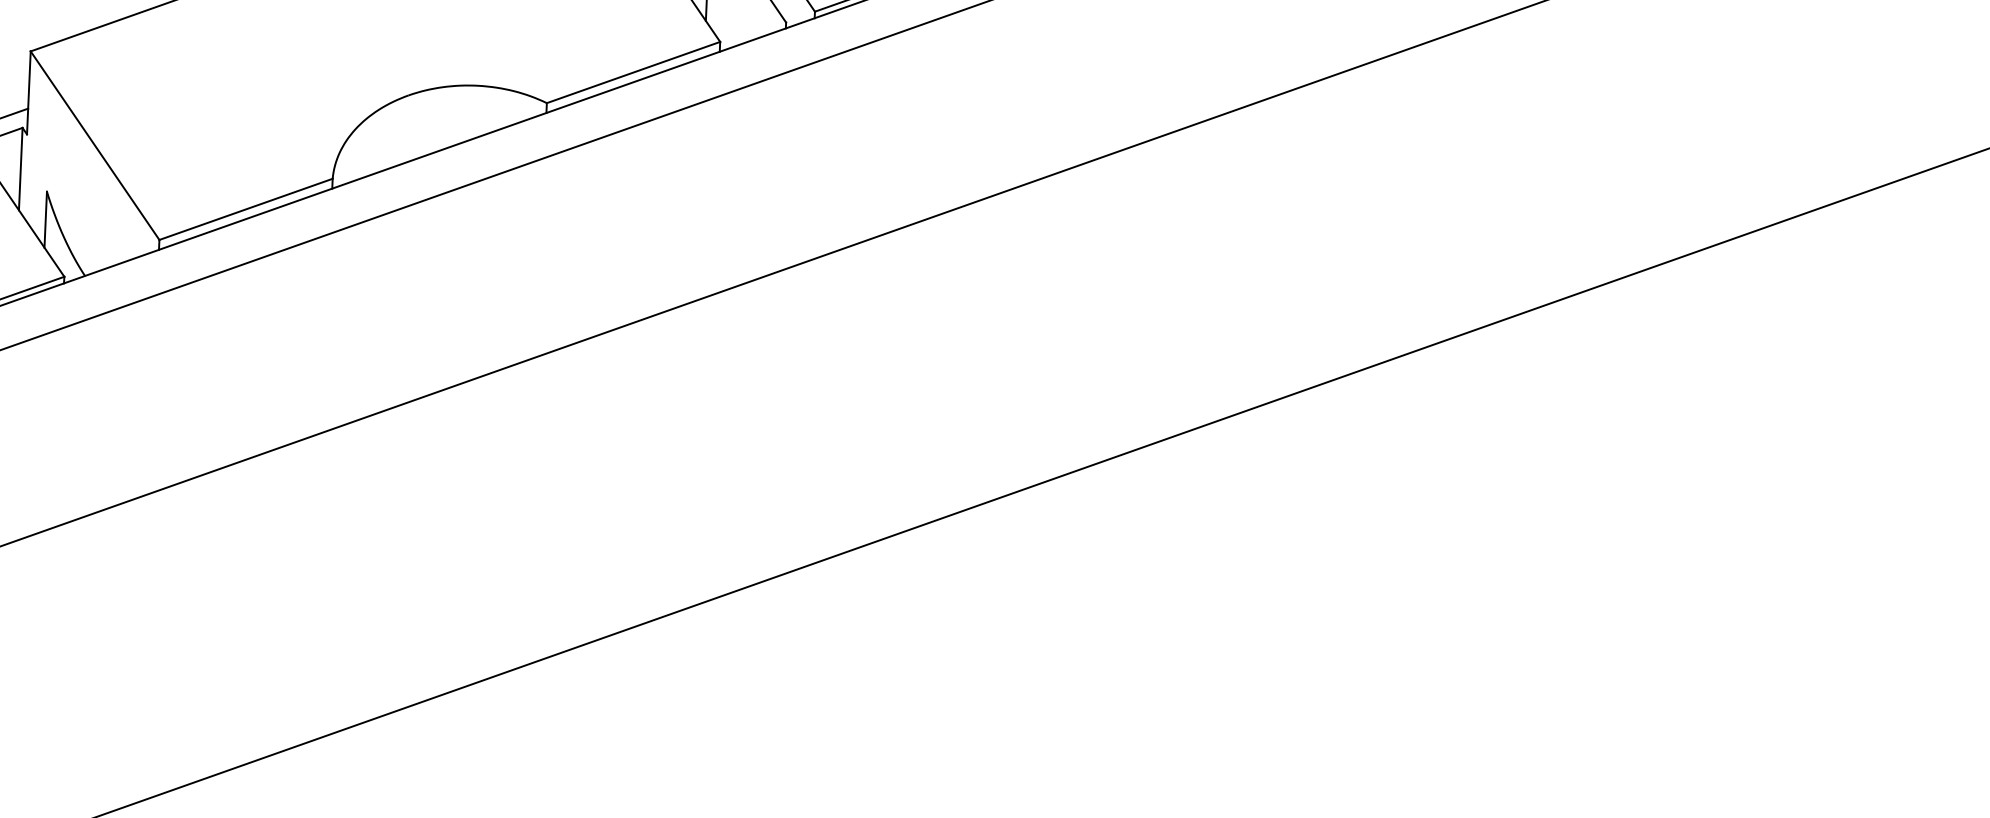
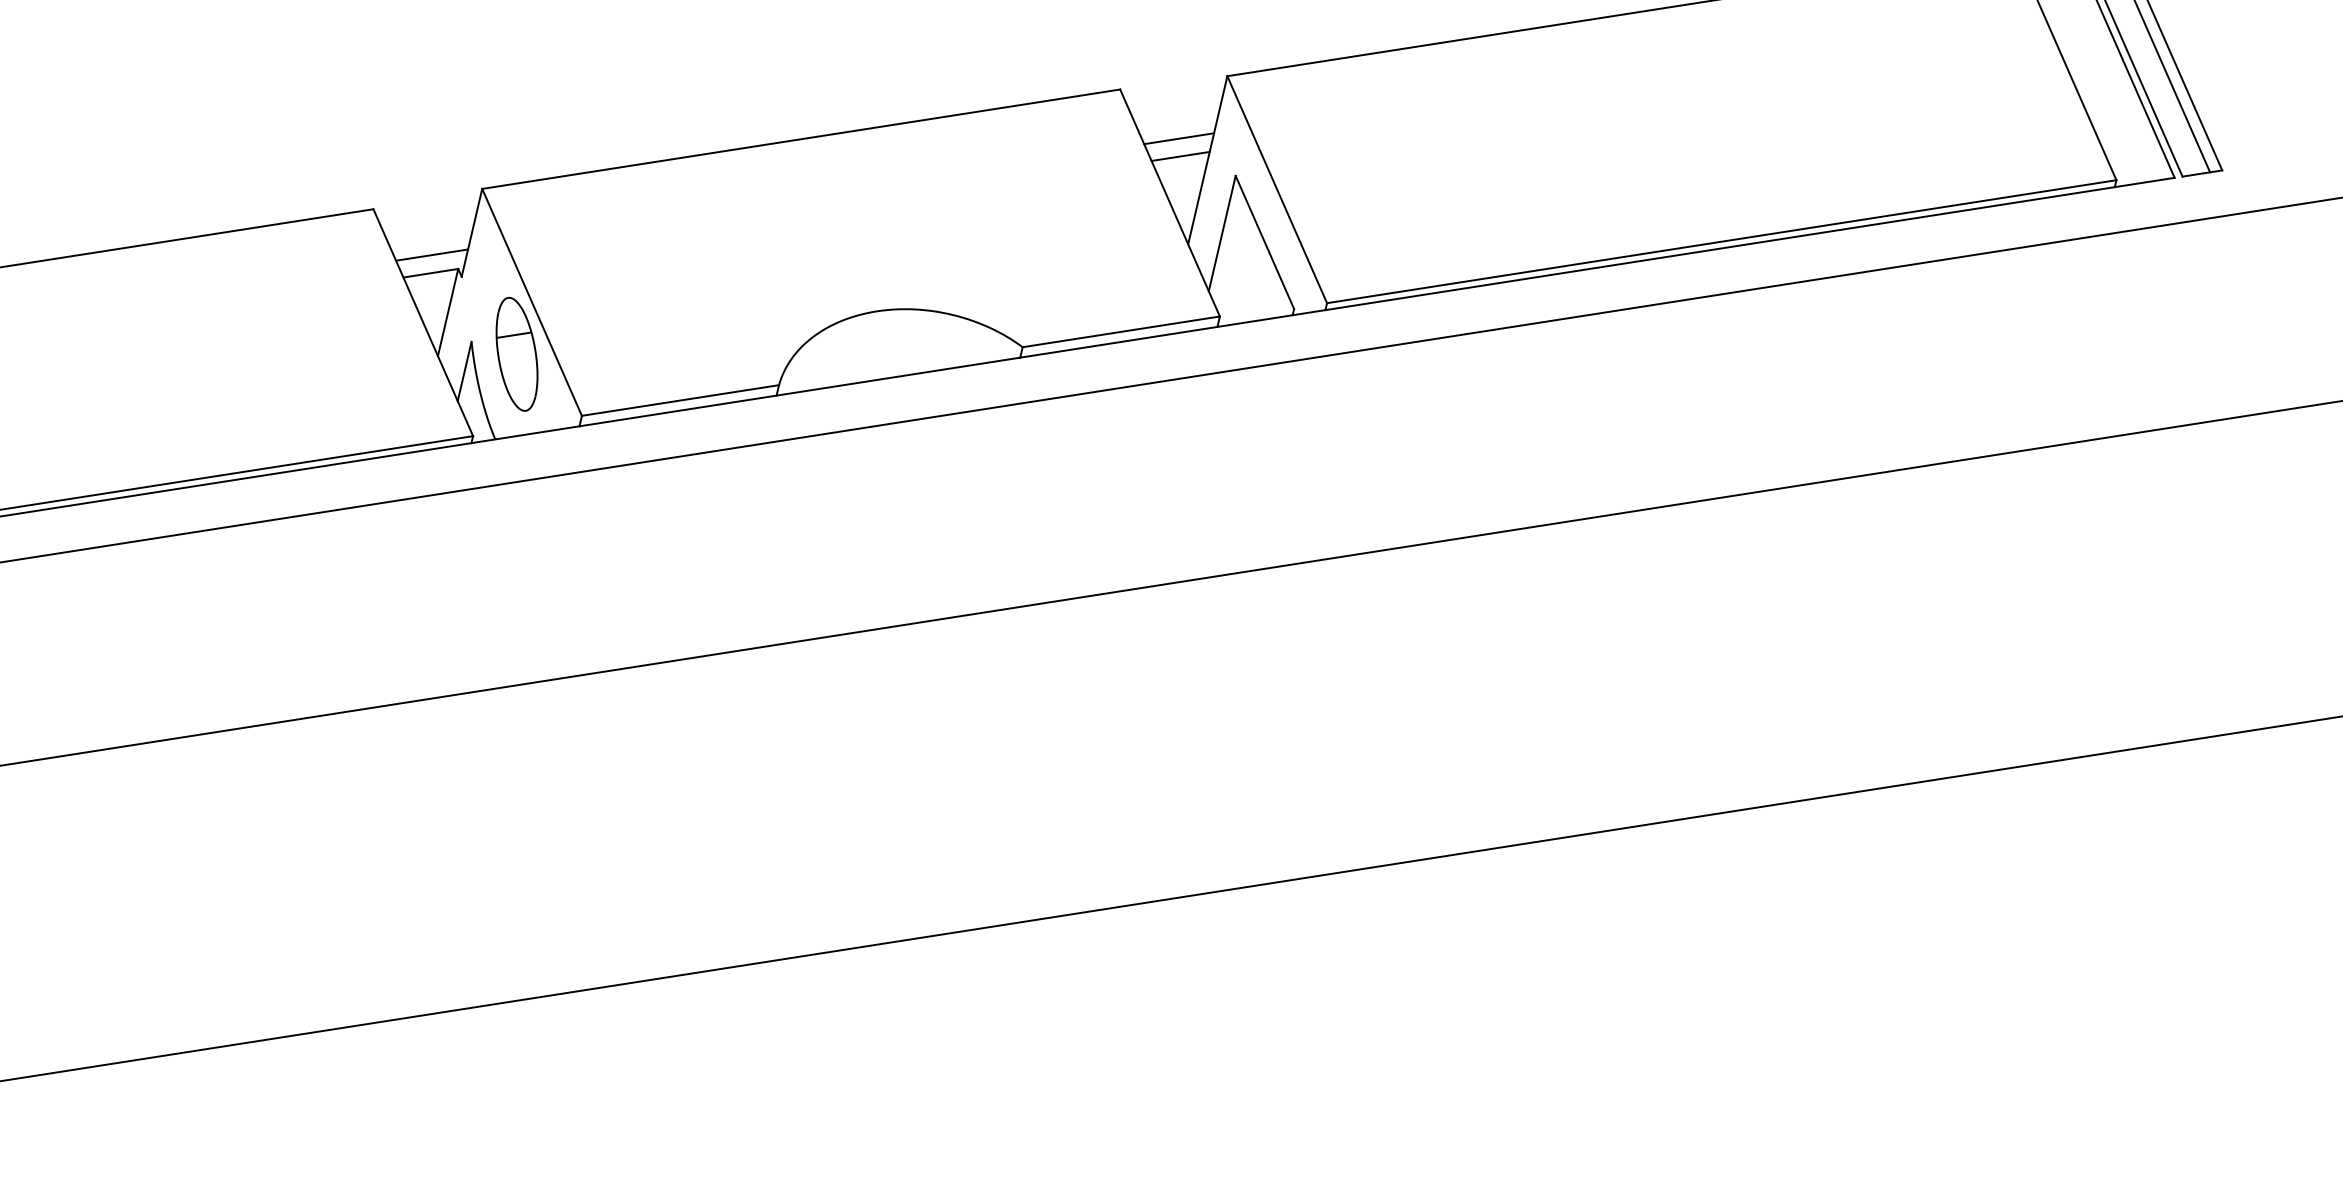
part: (89, 194) -> (516, 353), added

